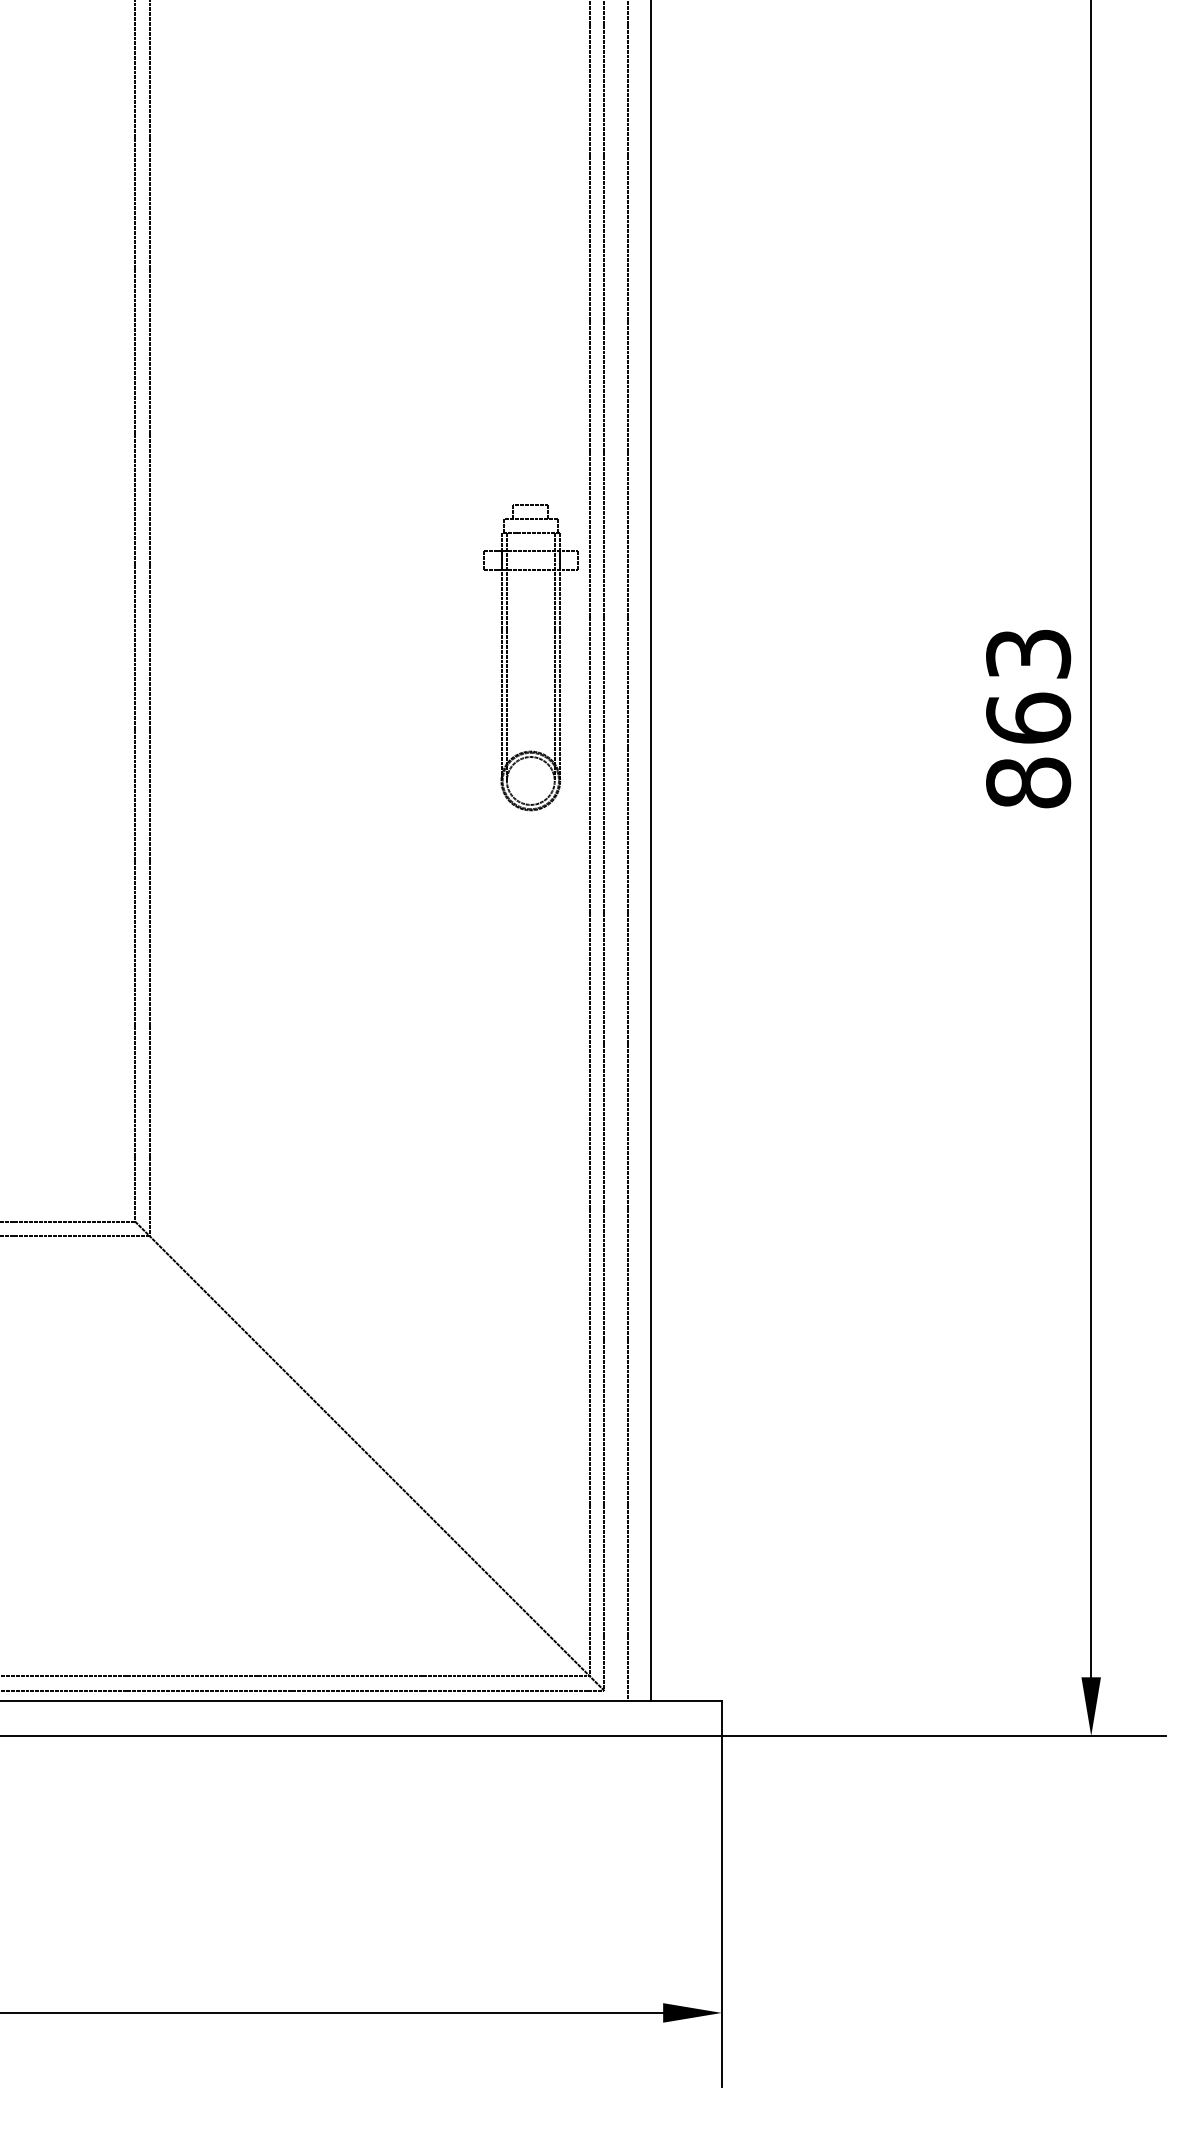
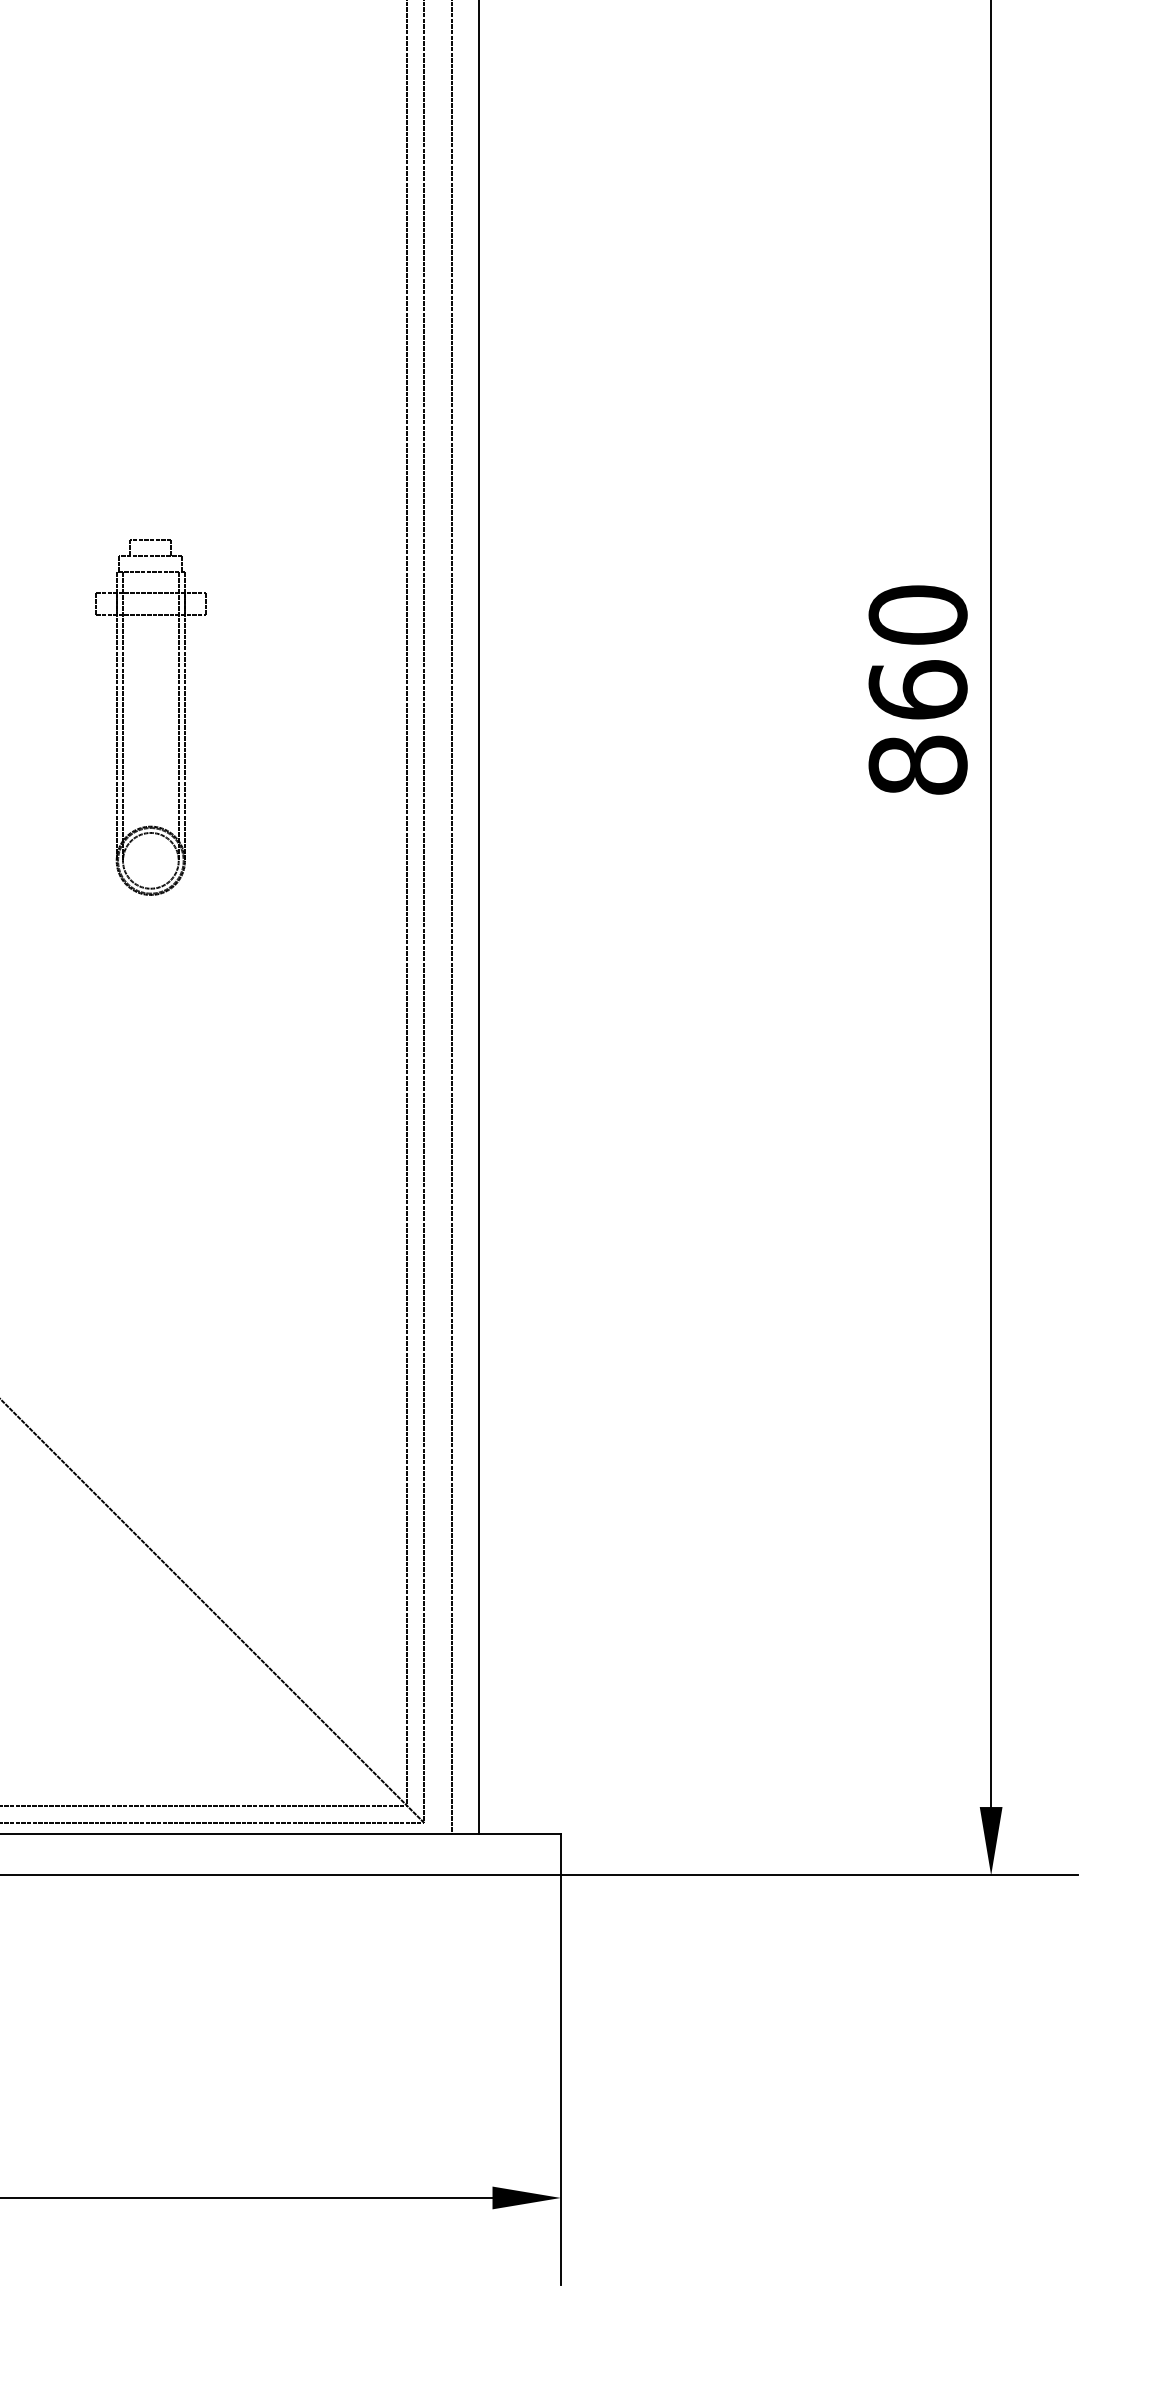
text: (1028, 653) -> (918, 614), 863 -> 860
part: (507, 657) -> (123, 716), moved

